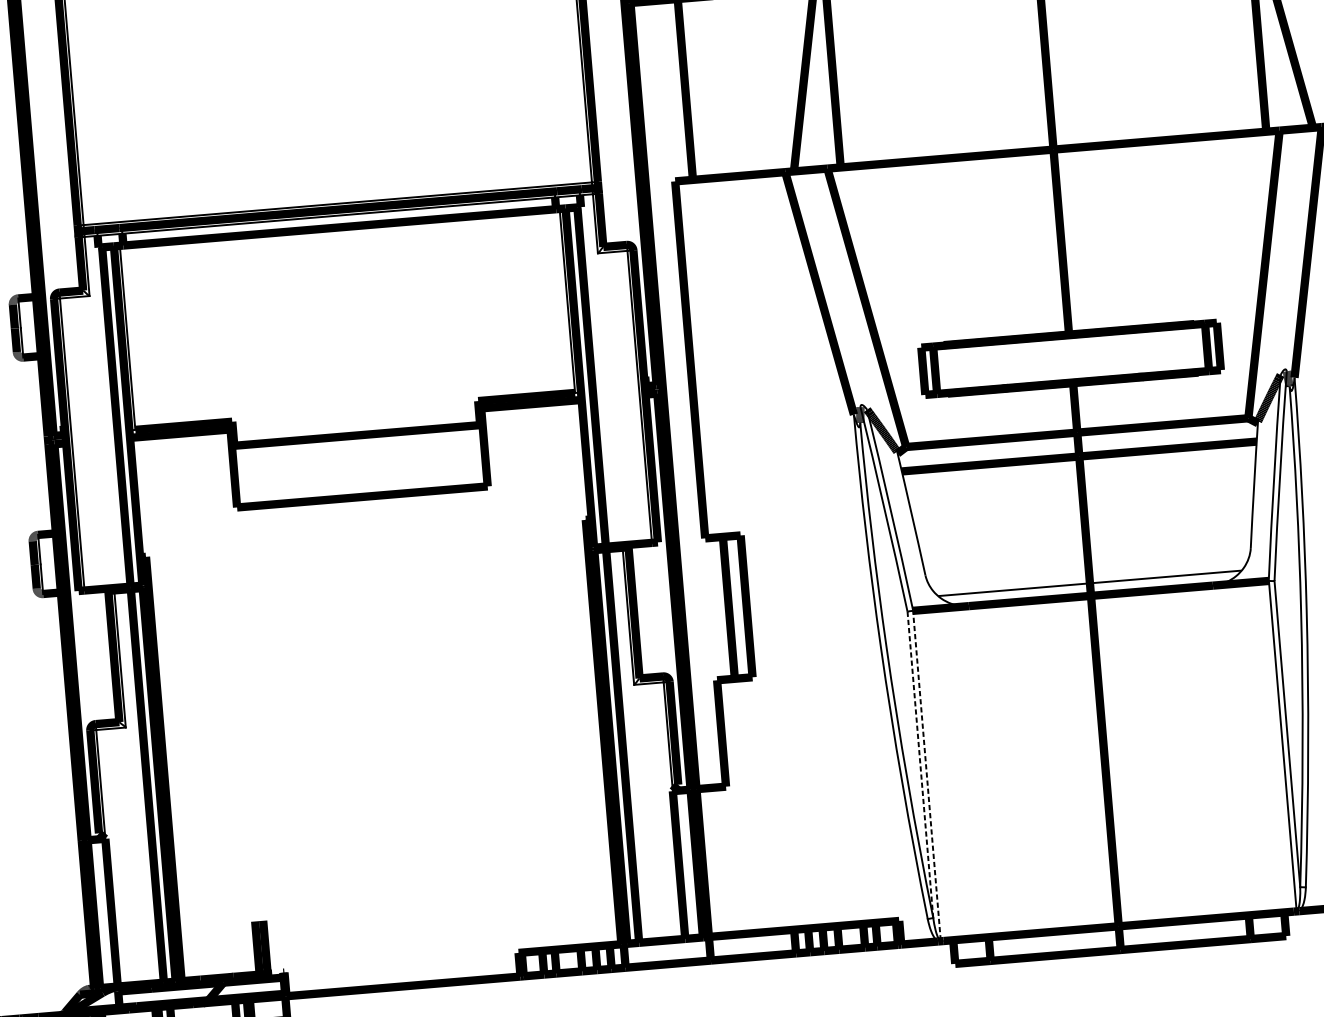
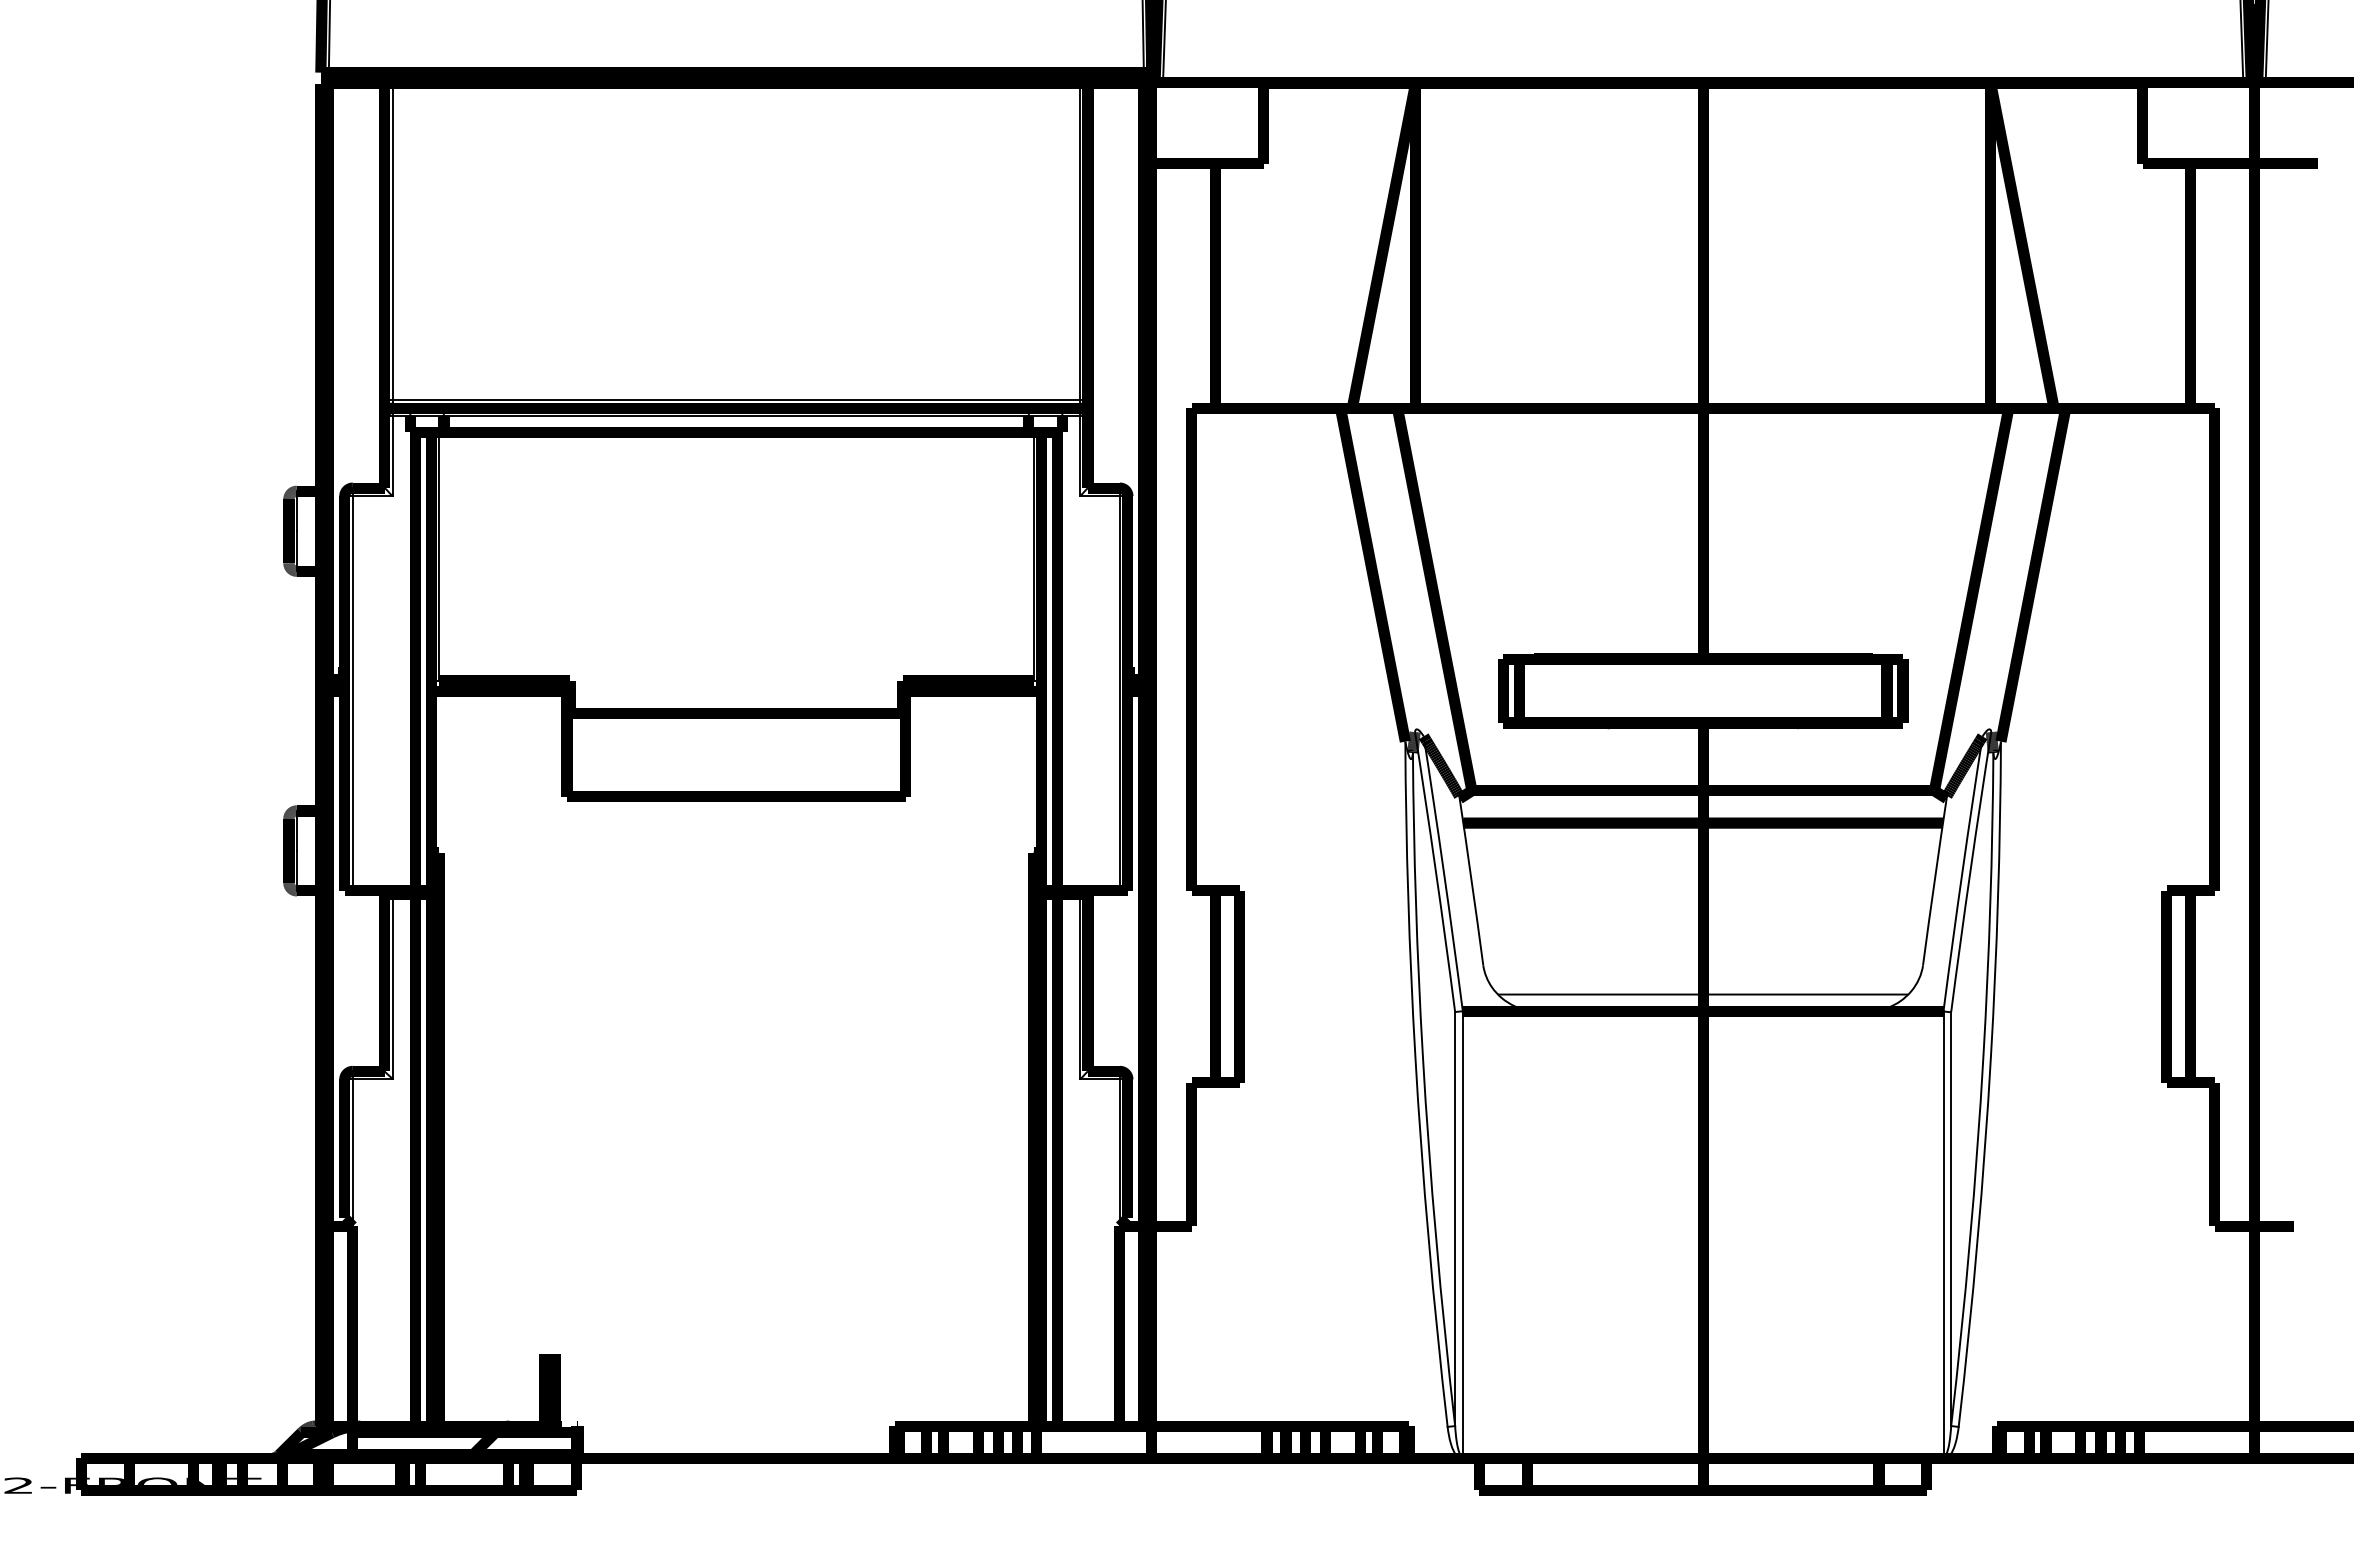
line: (920, 765) -> (1455, 1219), dashed -> solid
line: (926, 775) -> (1462, 1234), dashed -> solid

